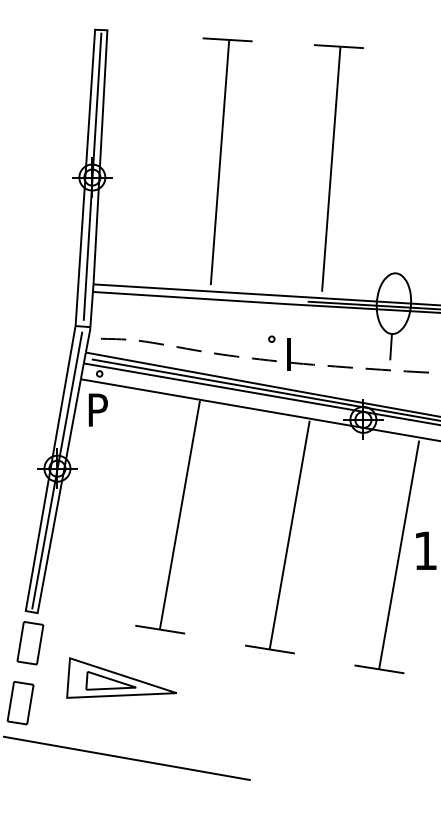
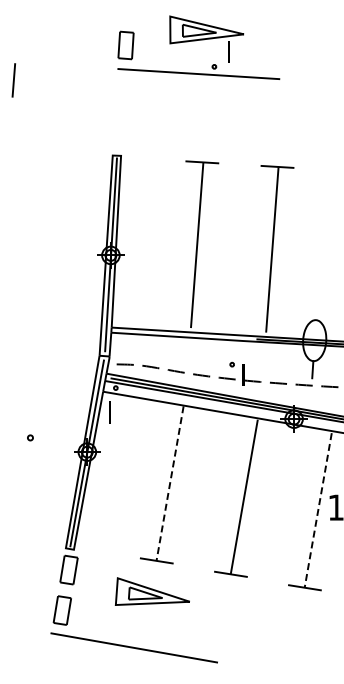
text: (97, 410) -> (114, 412), P -> I
line: (180, 516) -> (170, 484), solid -> dashed
line: (399, 555) -> (318, 510), solid -> dashed
part: (119, 677) -> (151, 591), moved

